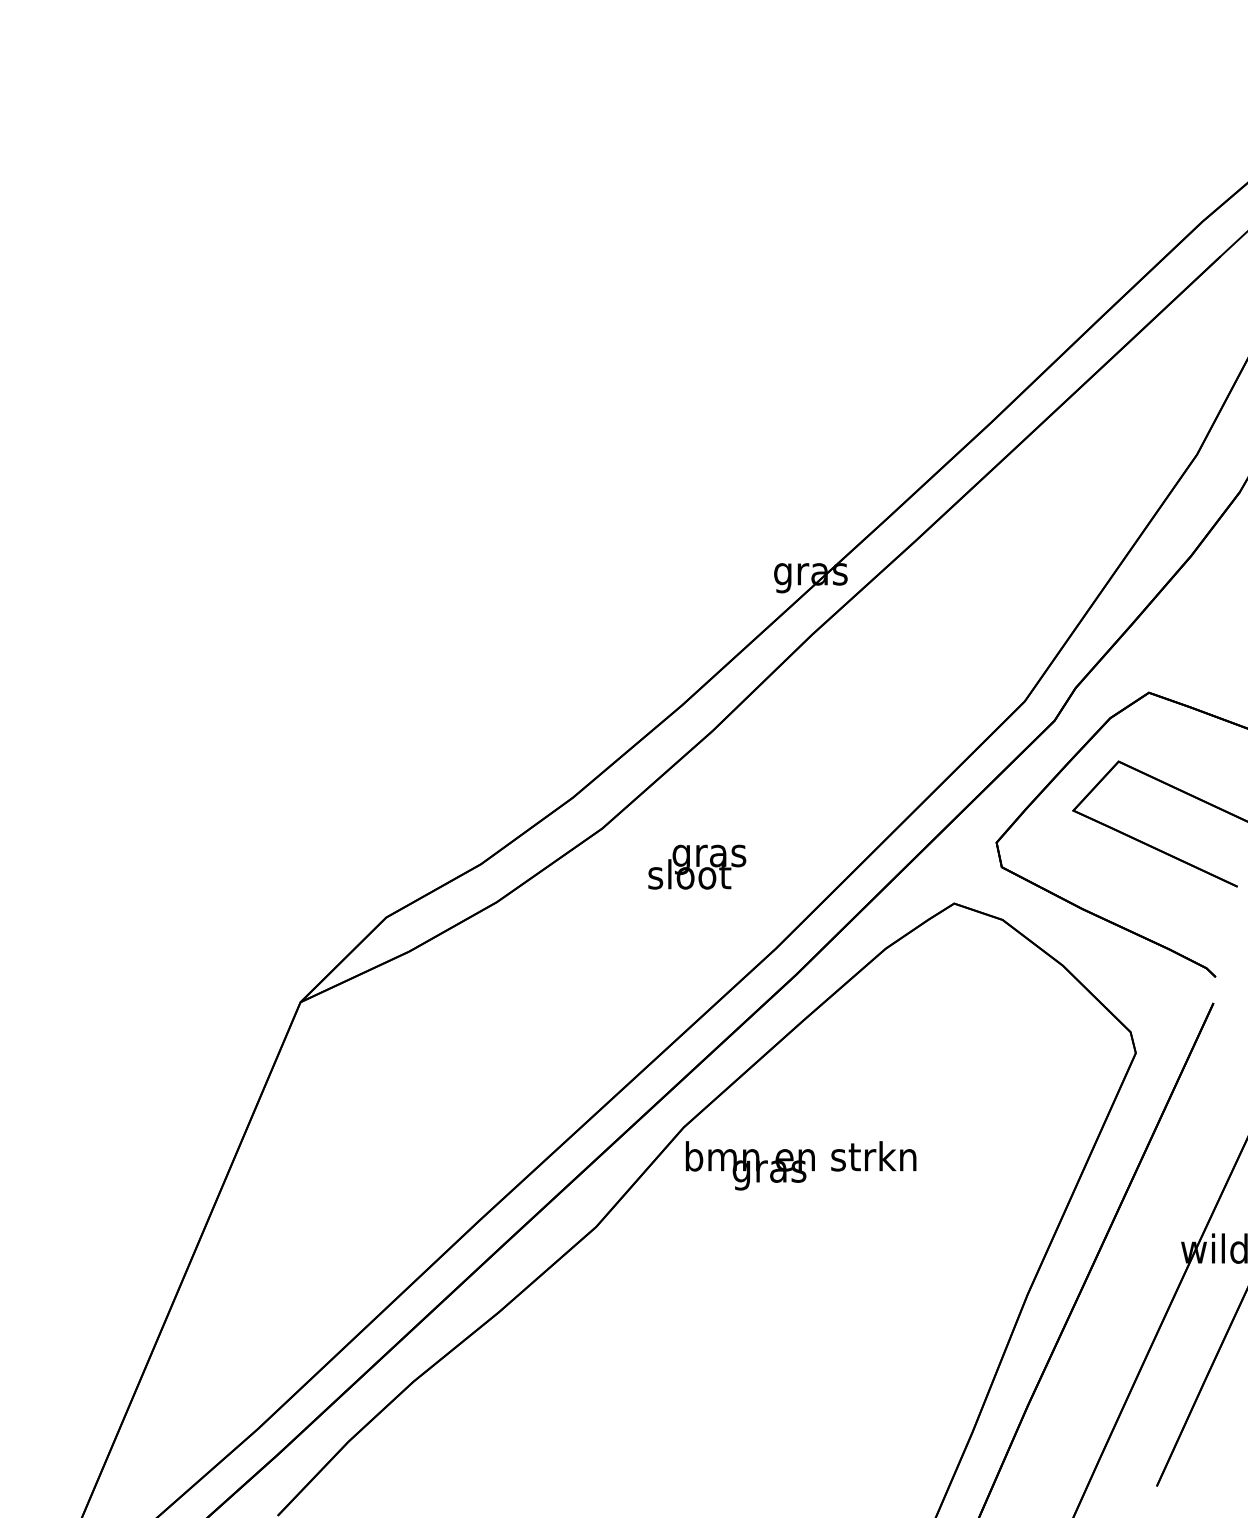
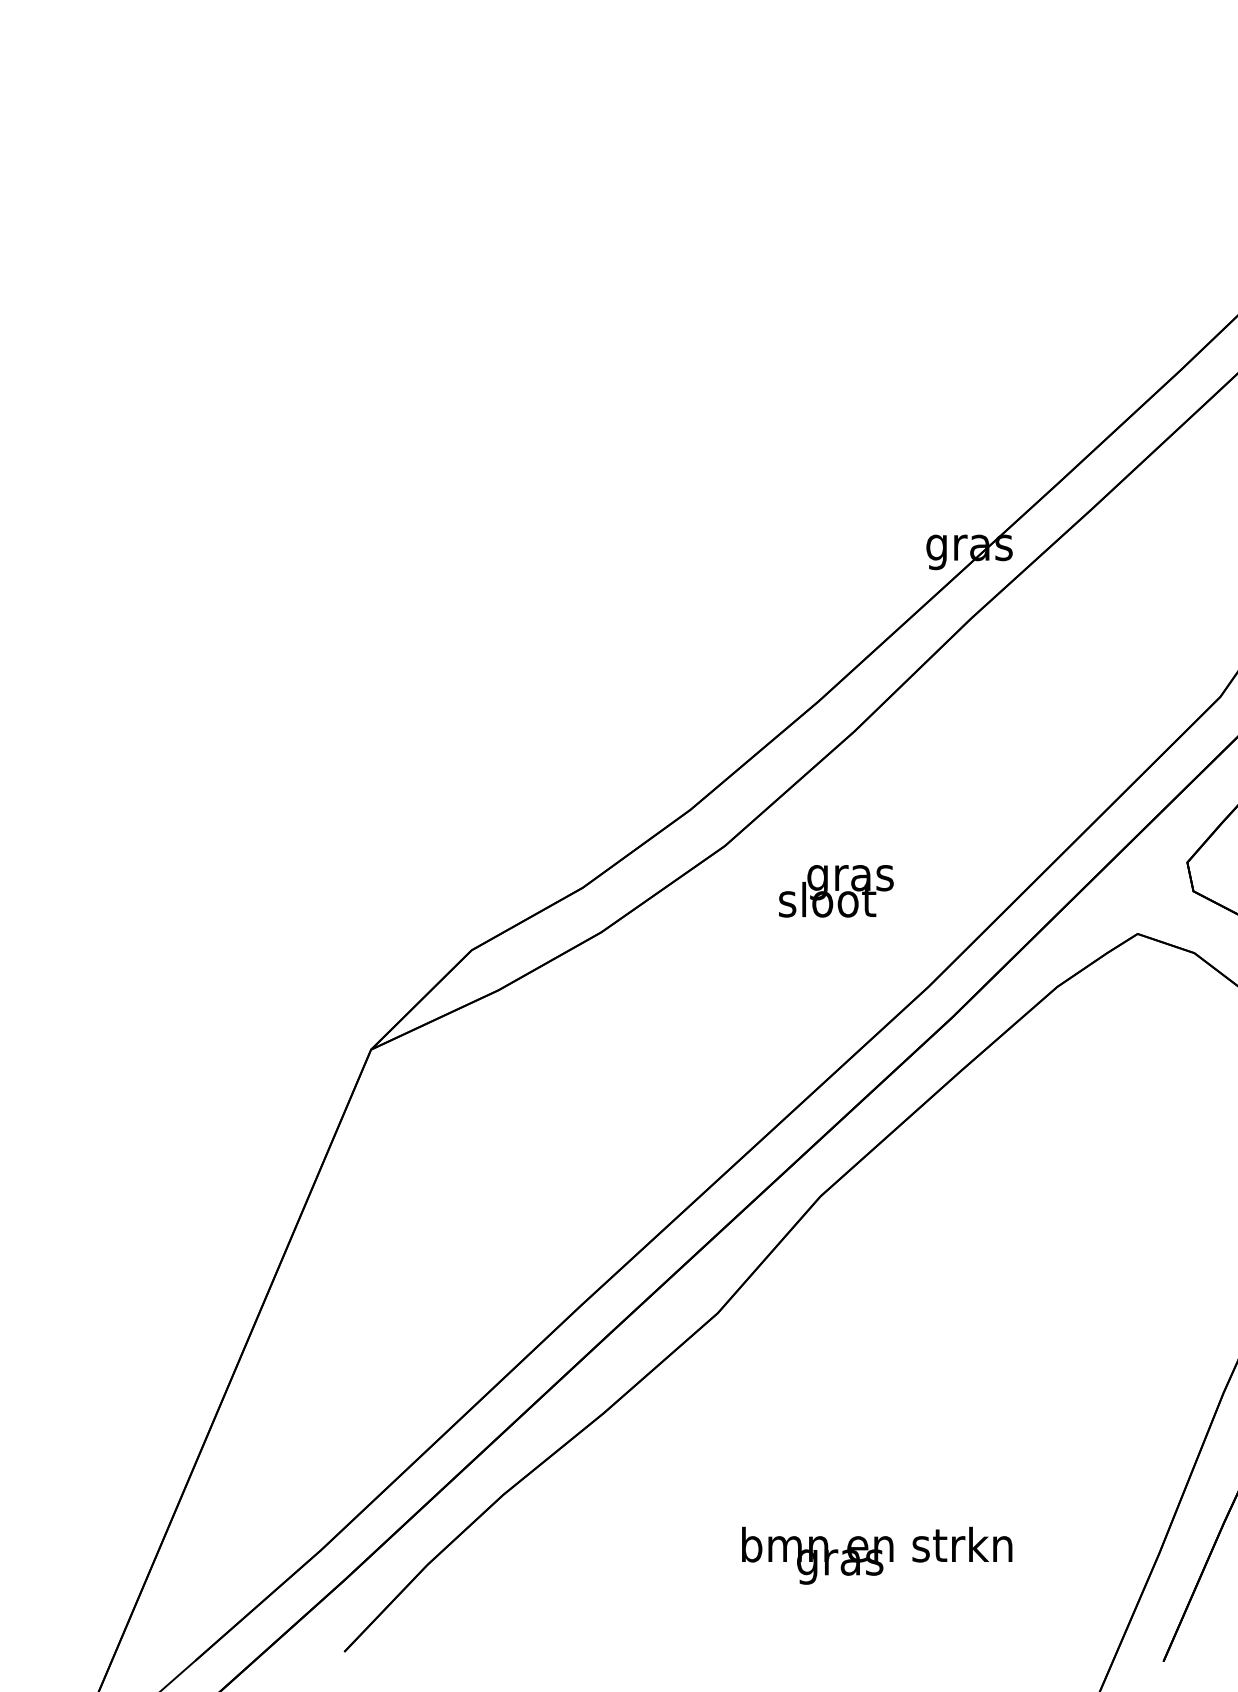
text: (800, 1165) -> (876, 1555), moved

